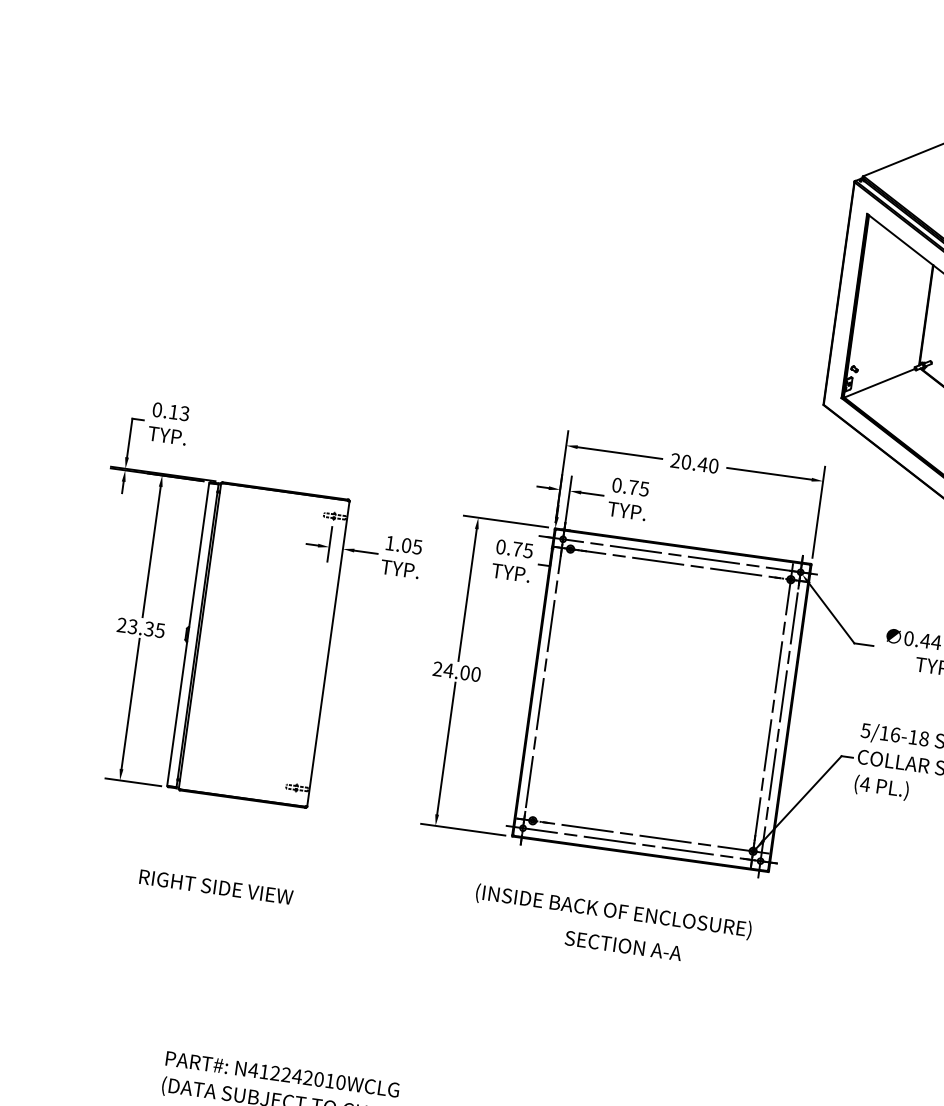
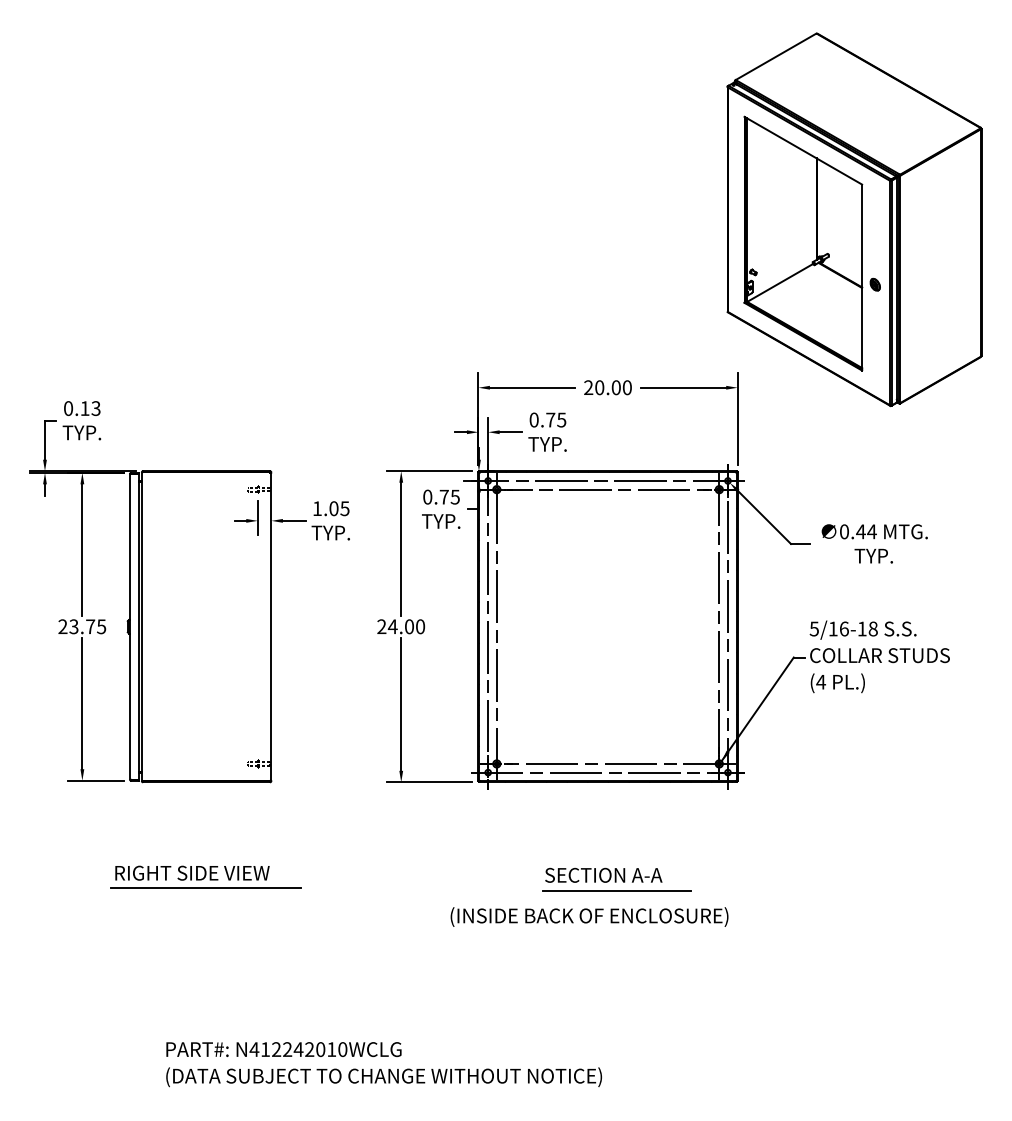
text: (703, 464) -> (616, 387), 20.40 -> 20.00
text: (149, 628) -> (90, 626), 23.35 -> 23.75
line: (551, 684) -> (496, 626), added
line: (227, 904) -> (205, 888), added
text: (613, 911) -> (589, 916), moved
line: (633, 962) -> (616, 890), added

